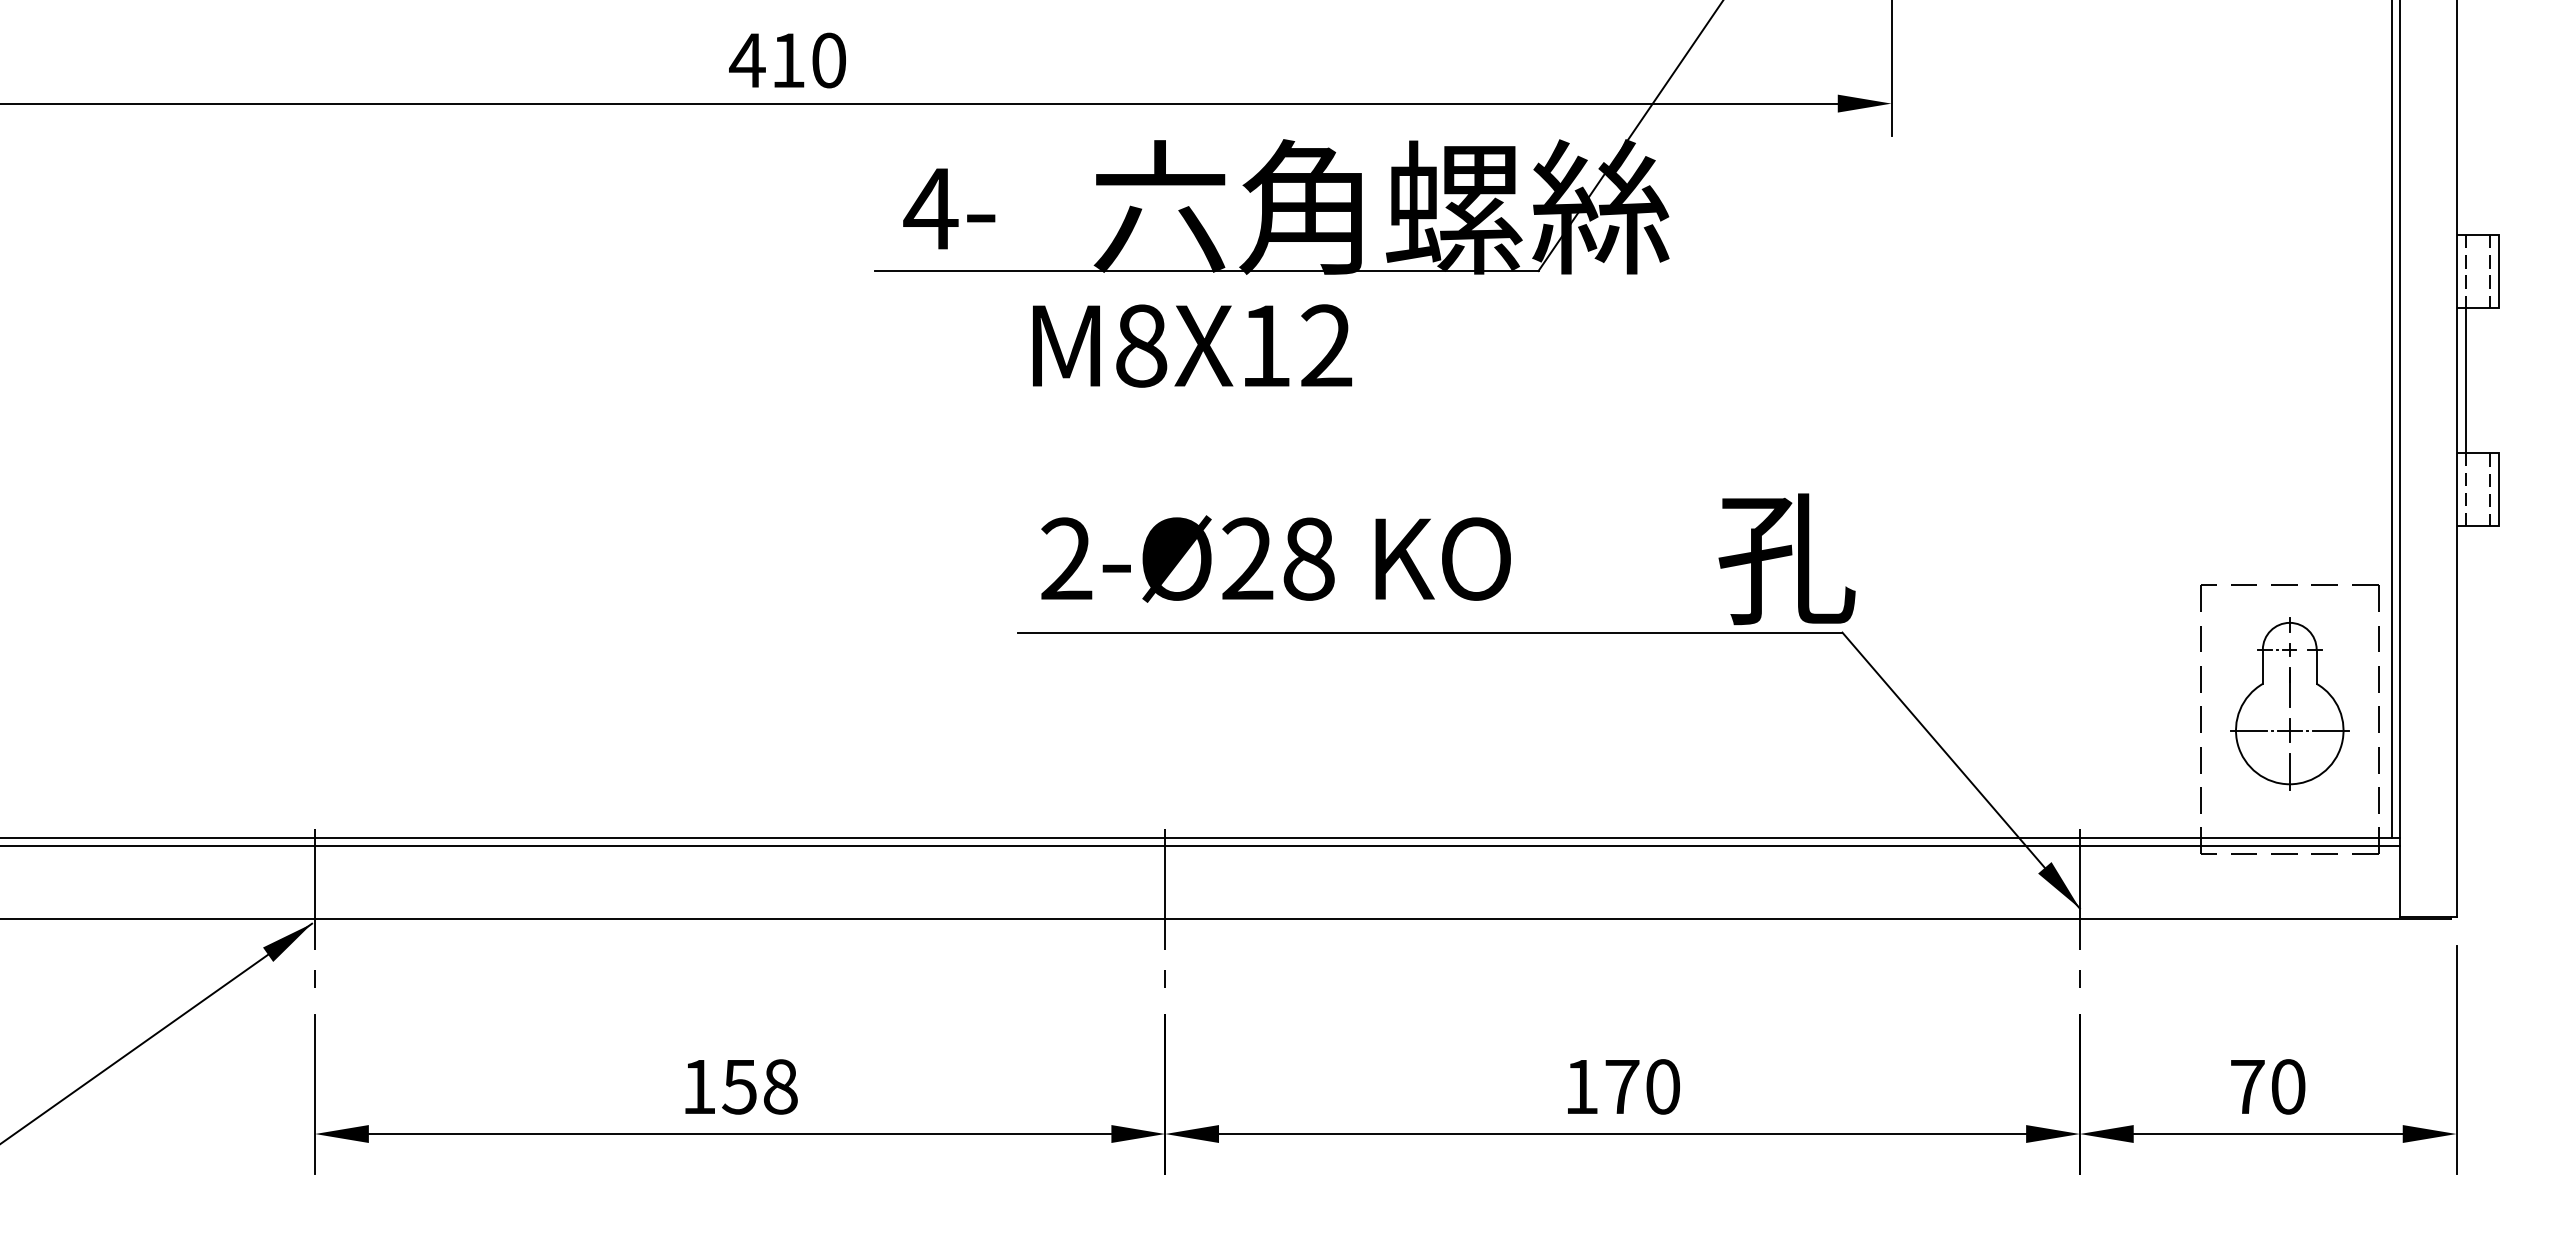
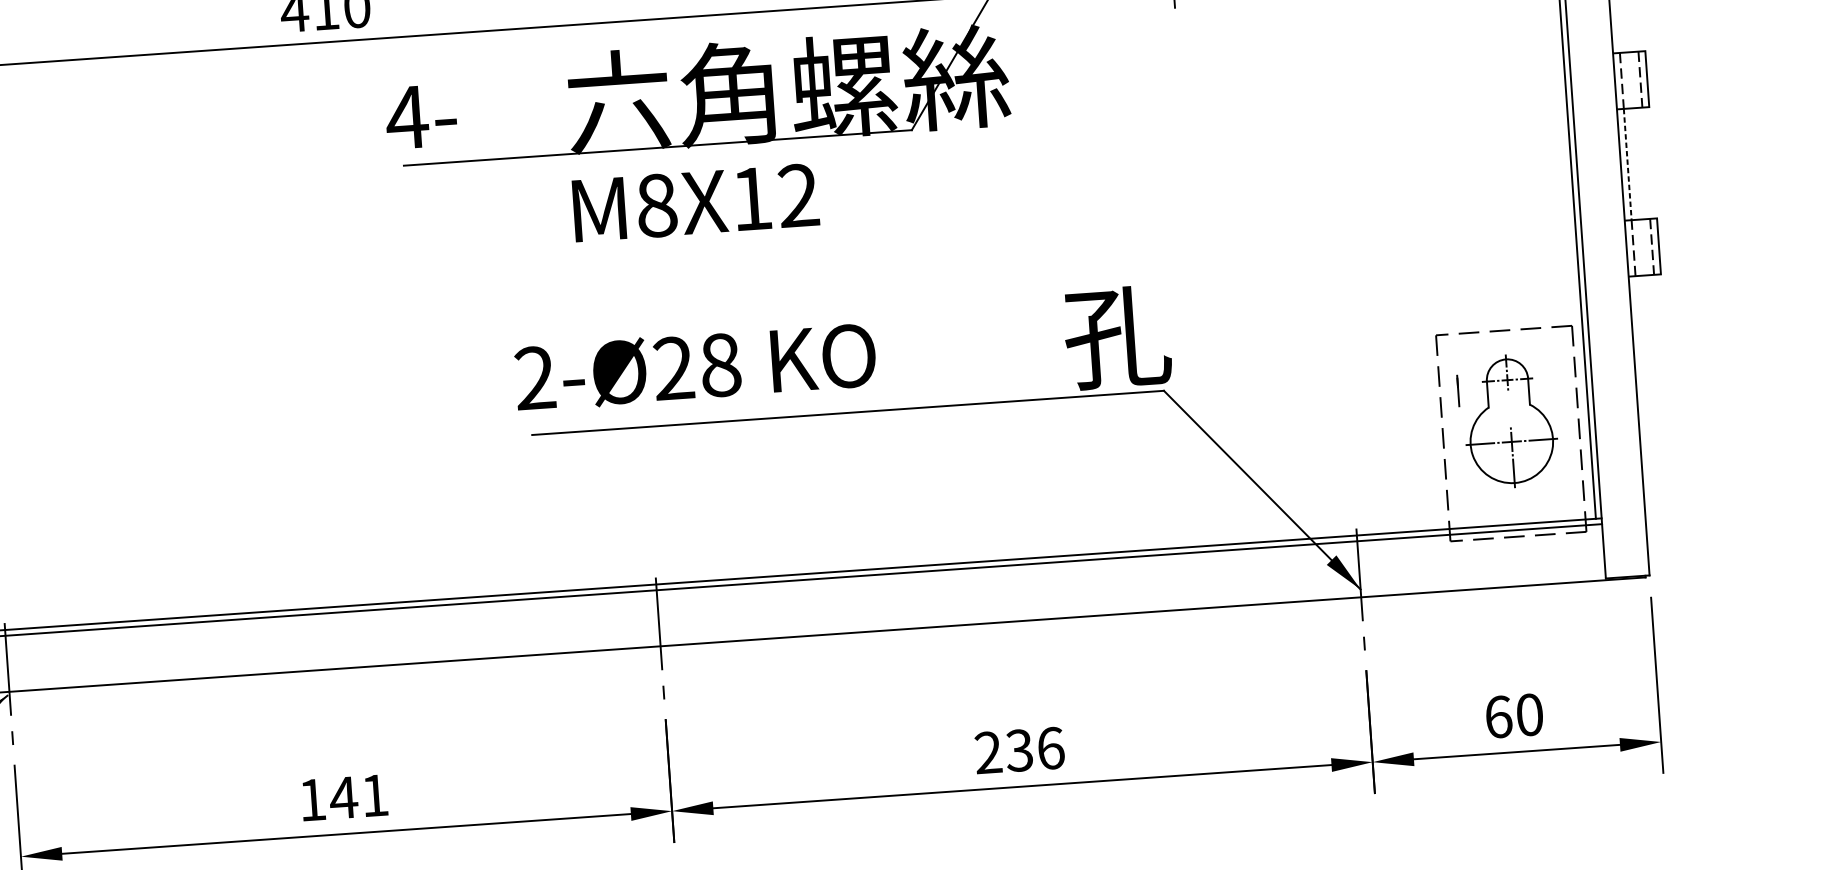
text: (949, 208) -> (421, 116), moved
text: (1192, 345) -> (695, 202), moved
line: (2465, 380) -> (1627, 164), solid -> dashed
text: (1275, 558) -> (695, 366), moved
line: (2289, 687) -> (1458, 390), moved
text: (759, 1086) -> (358, 796), 158 -> 141
text: (1622, 1086) -> (1019, 750), 170 -> 236
text: (2247, 1086) -> (1498, 716), 70 -> 60

